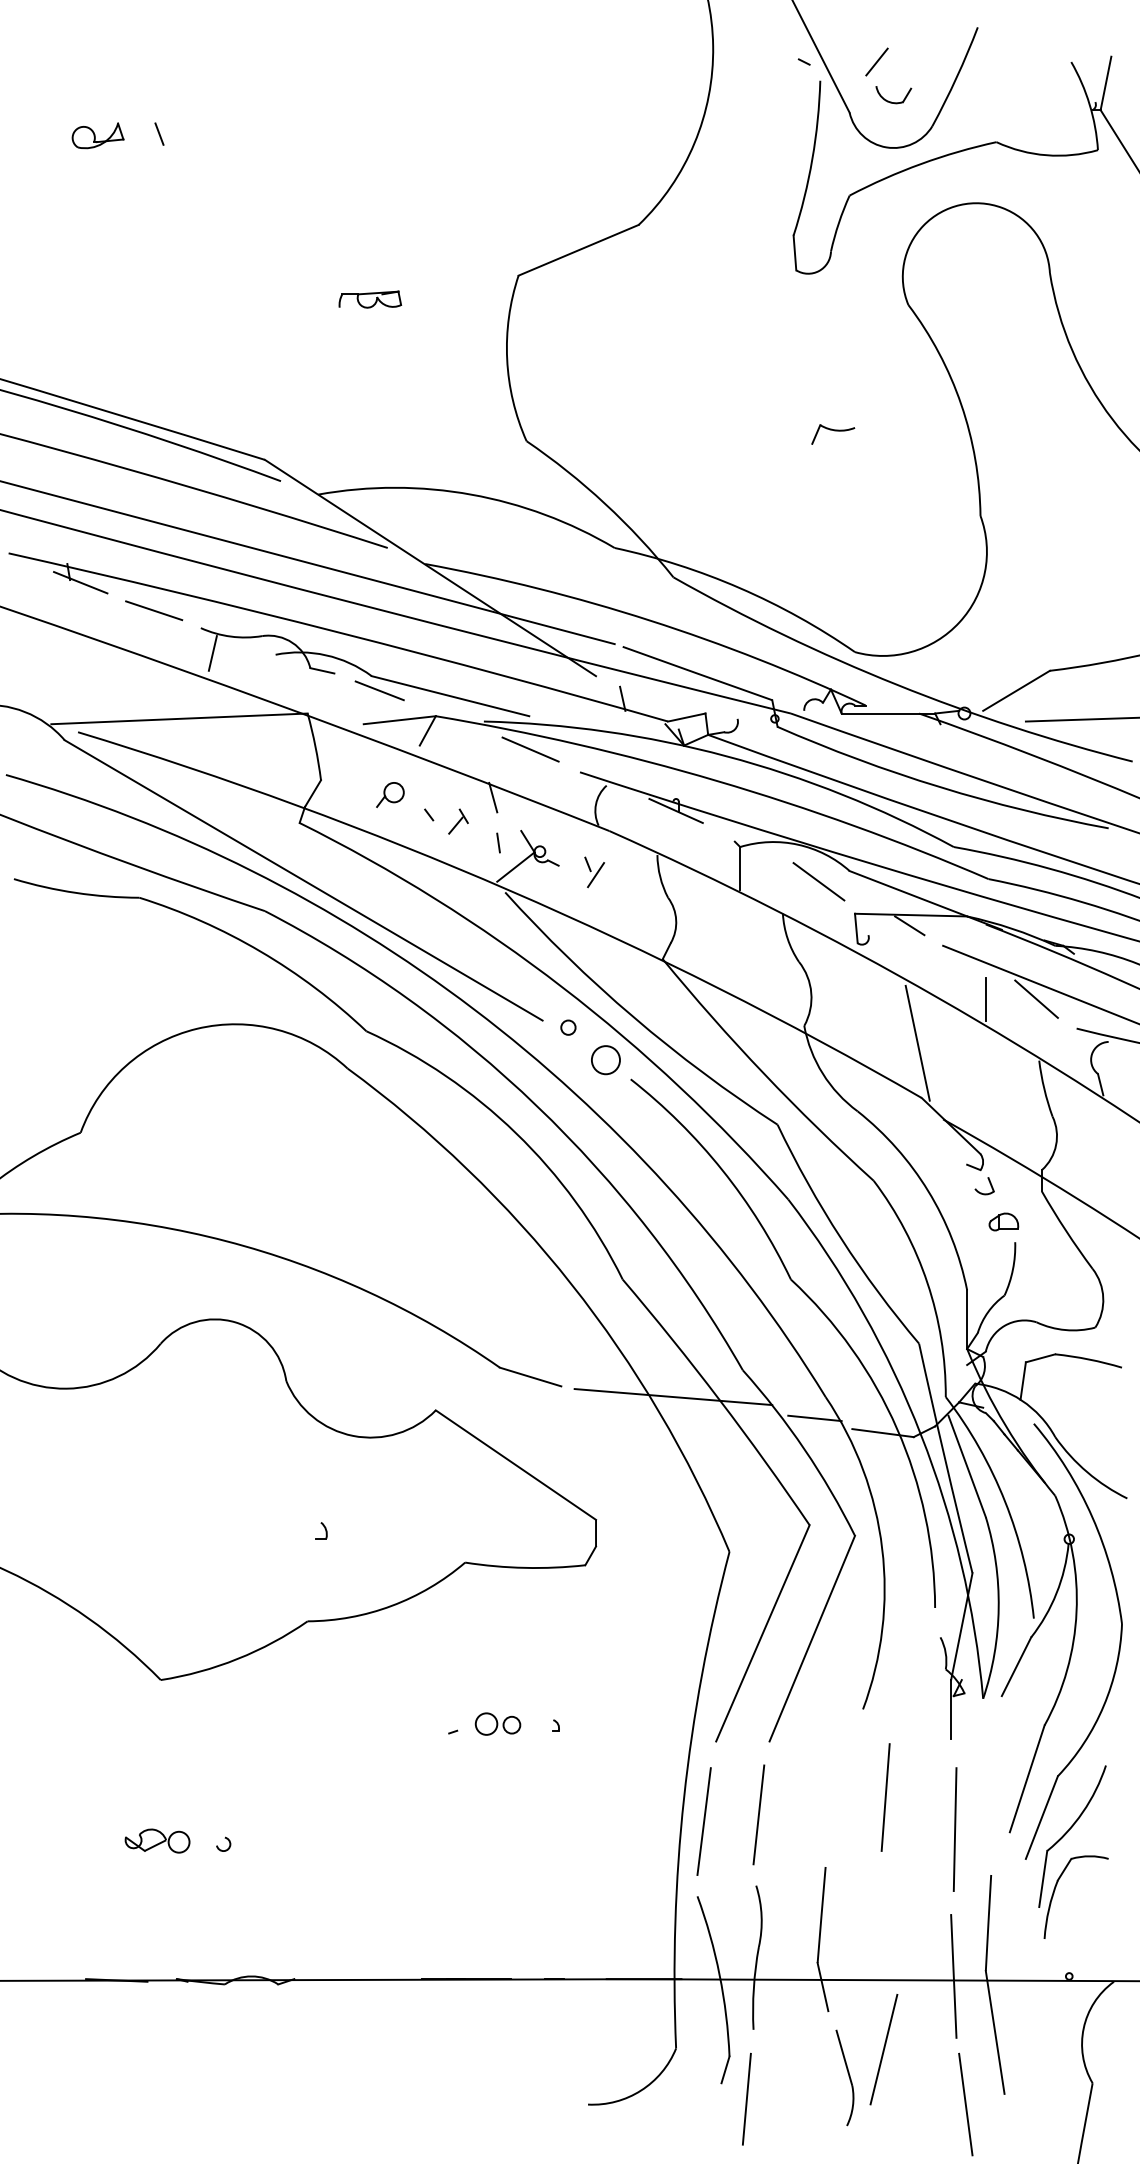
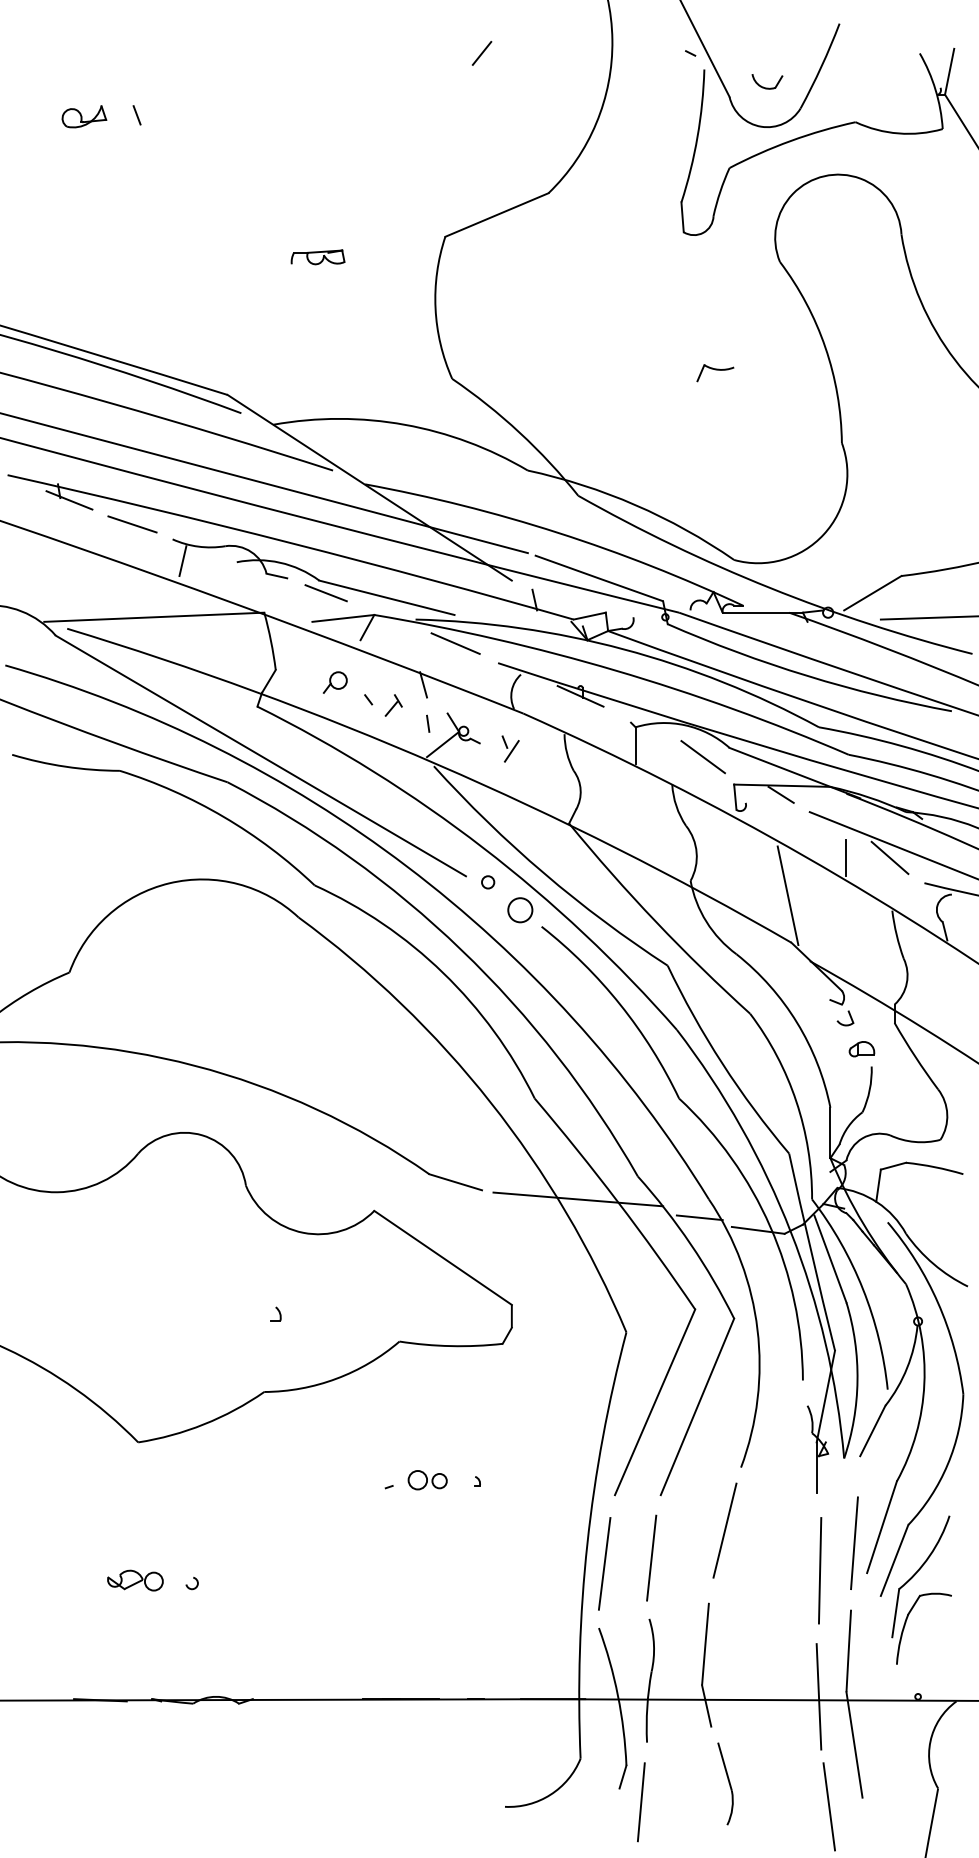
line: (877, 62) -> (482, 53), moved
line: (885, 1796) -> (854, 1542), moved
line: (883, 2049) -> (724, 1530), moved

